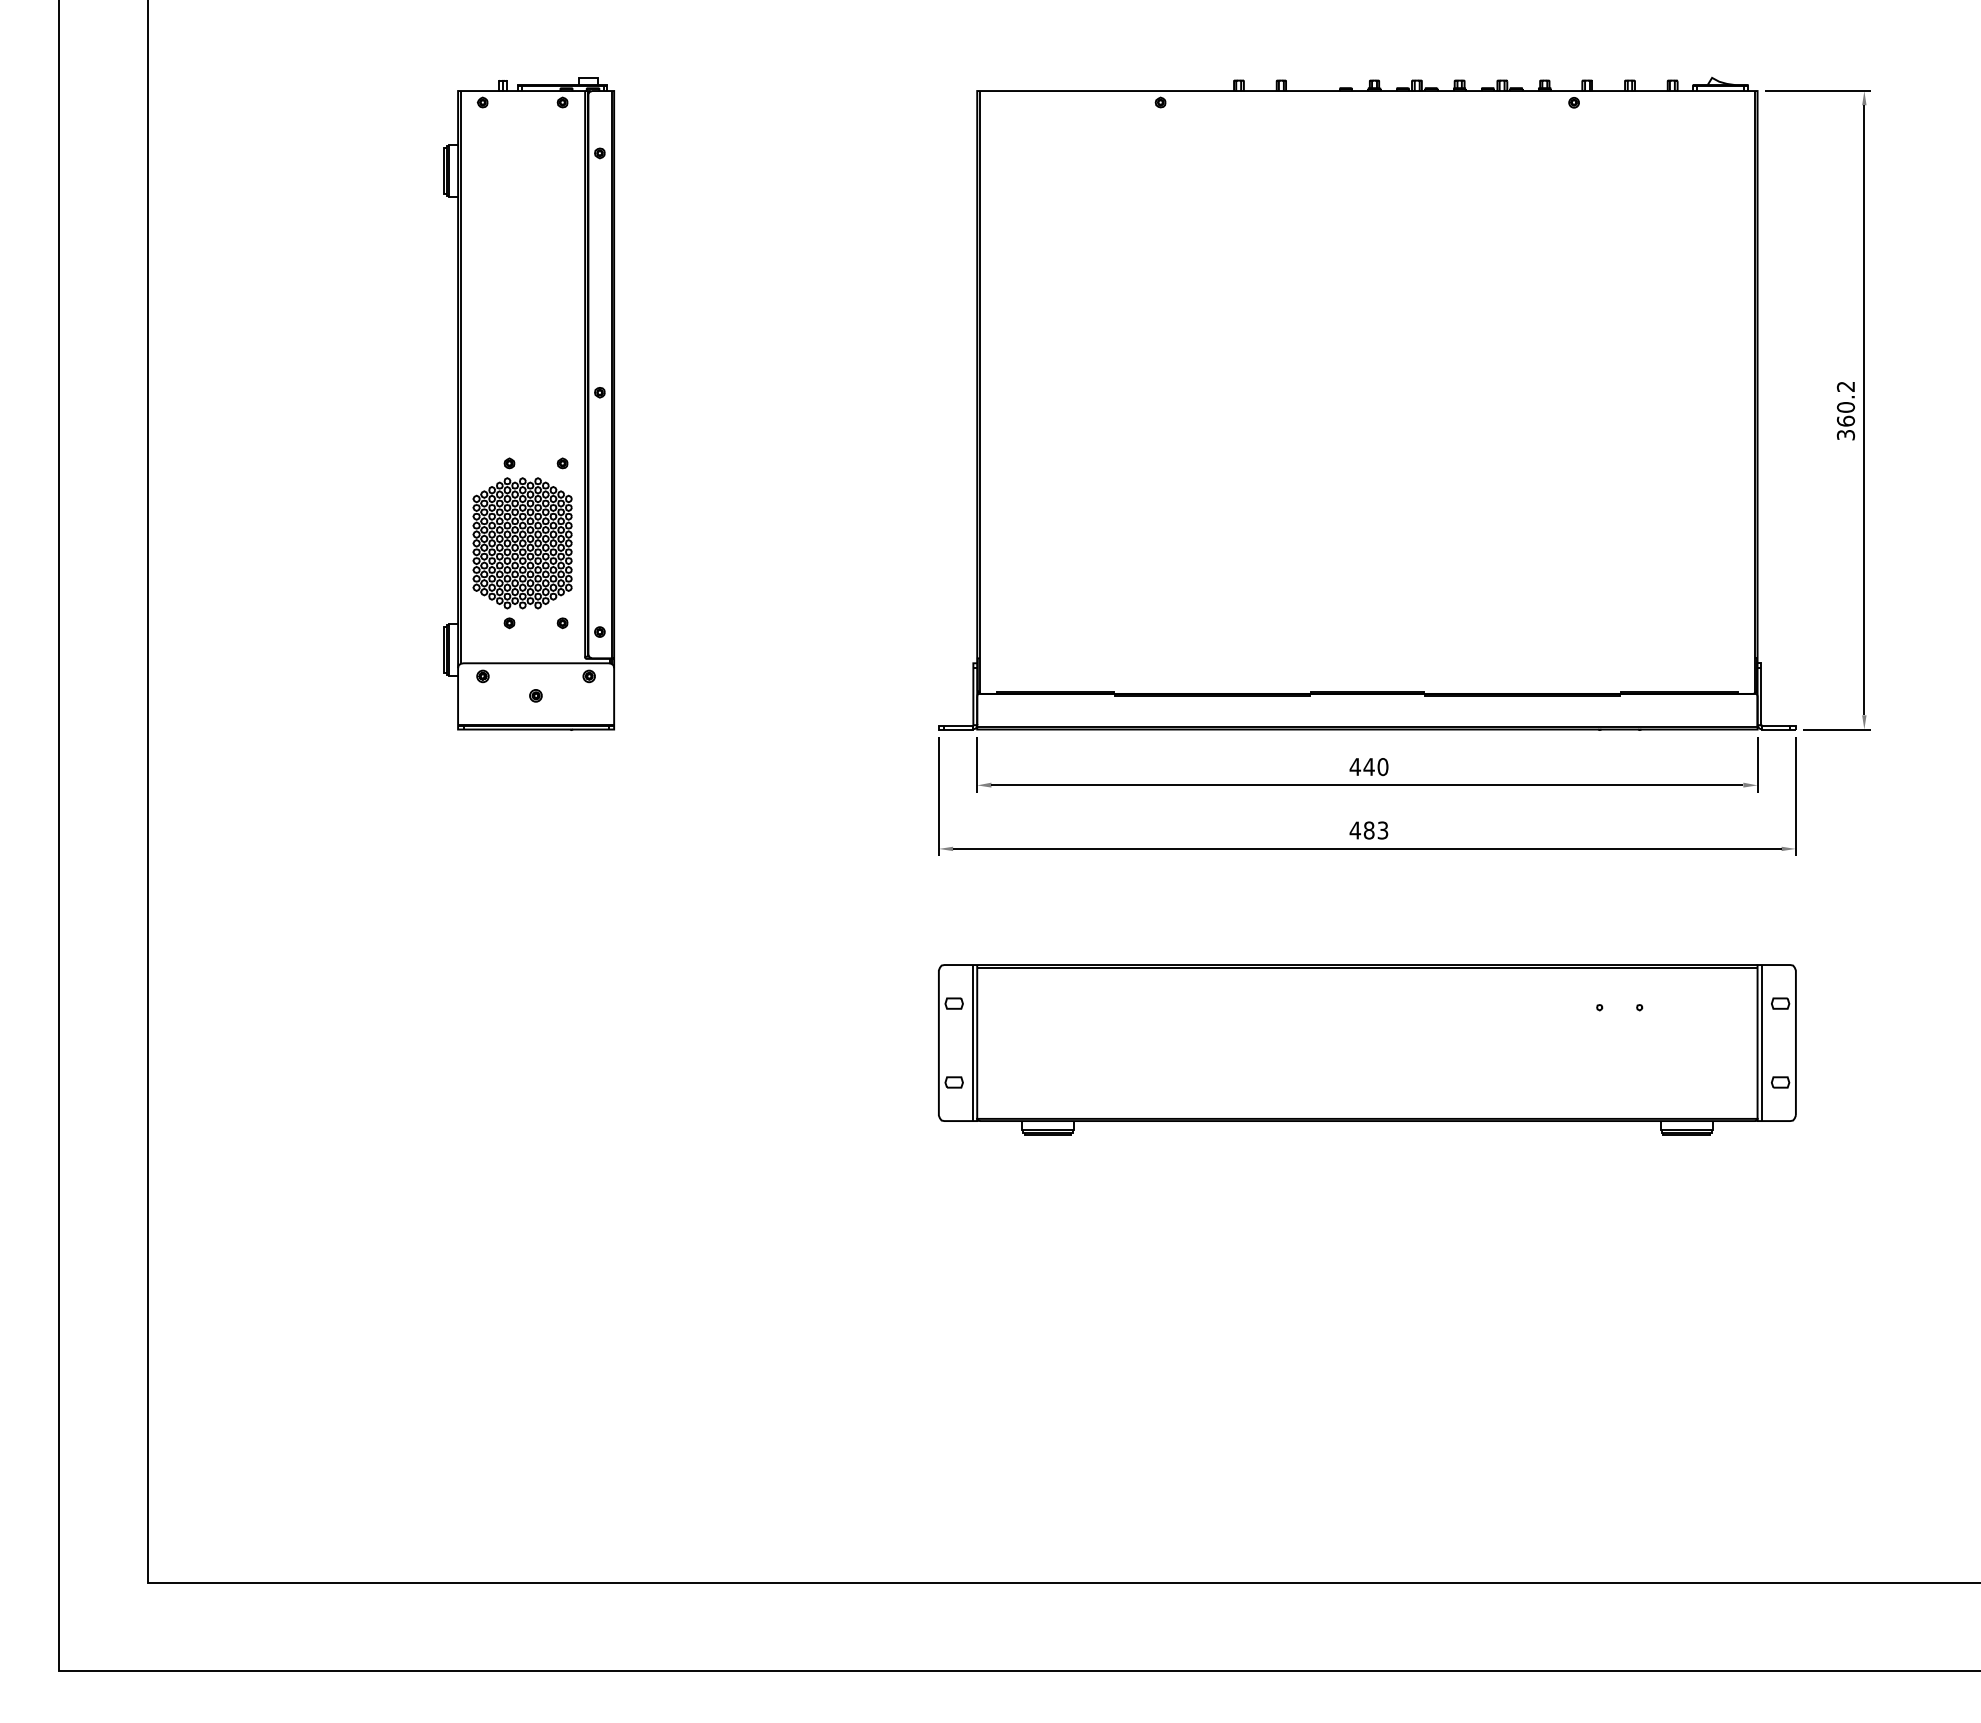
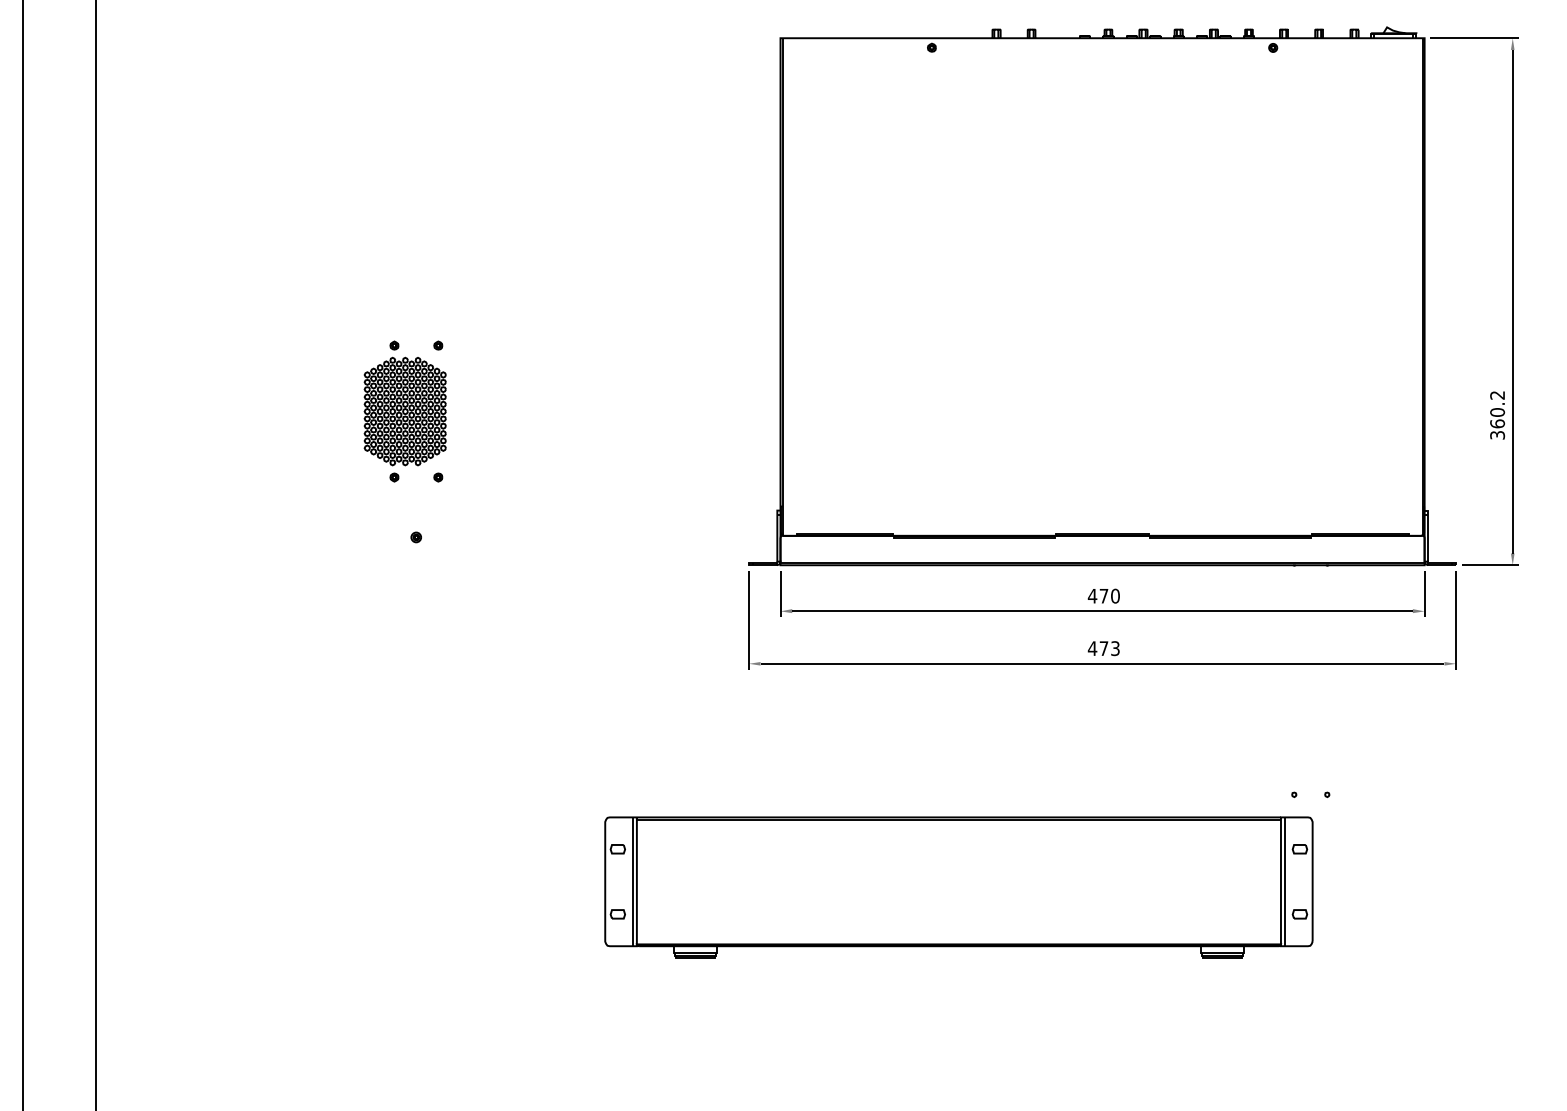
part: (529, 403) -> (410, 296), removed
text: (1845, 411) -> (1497, 415), moved
text: (1368, 766) -> (1103, 595), 440 -> 470
text: (1368, 830) -> (1103, 648), 483 -> 473
part: (1367, 1049) -> (959, 887), moved

